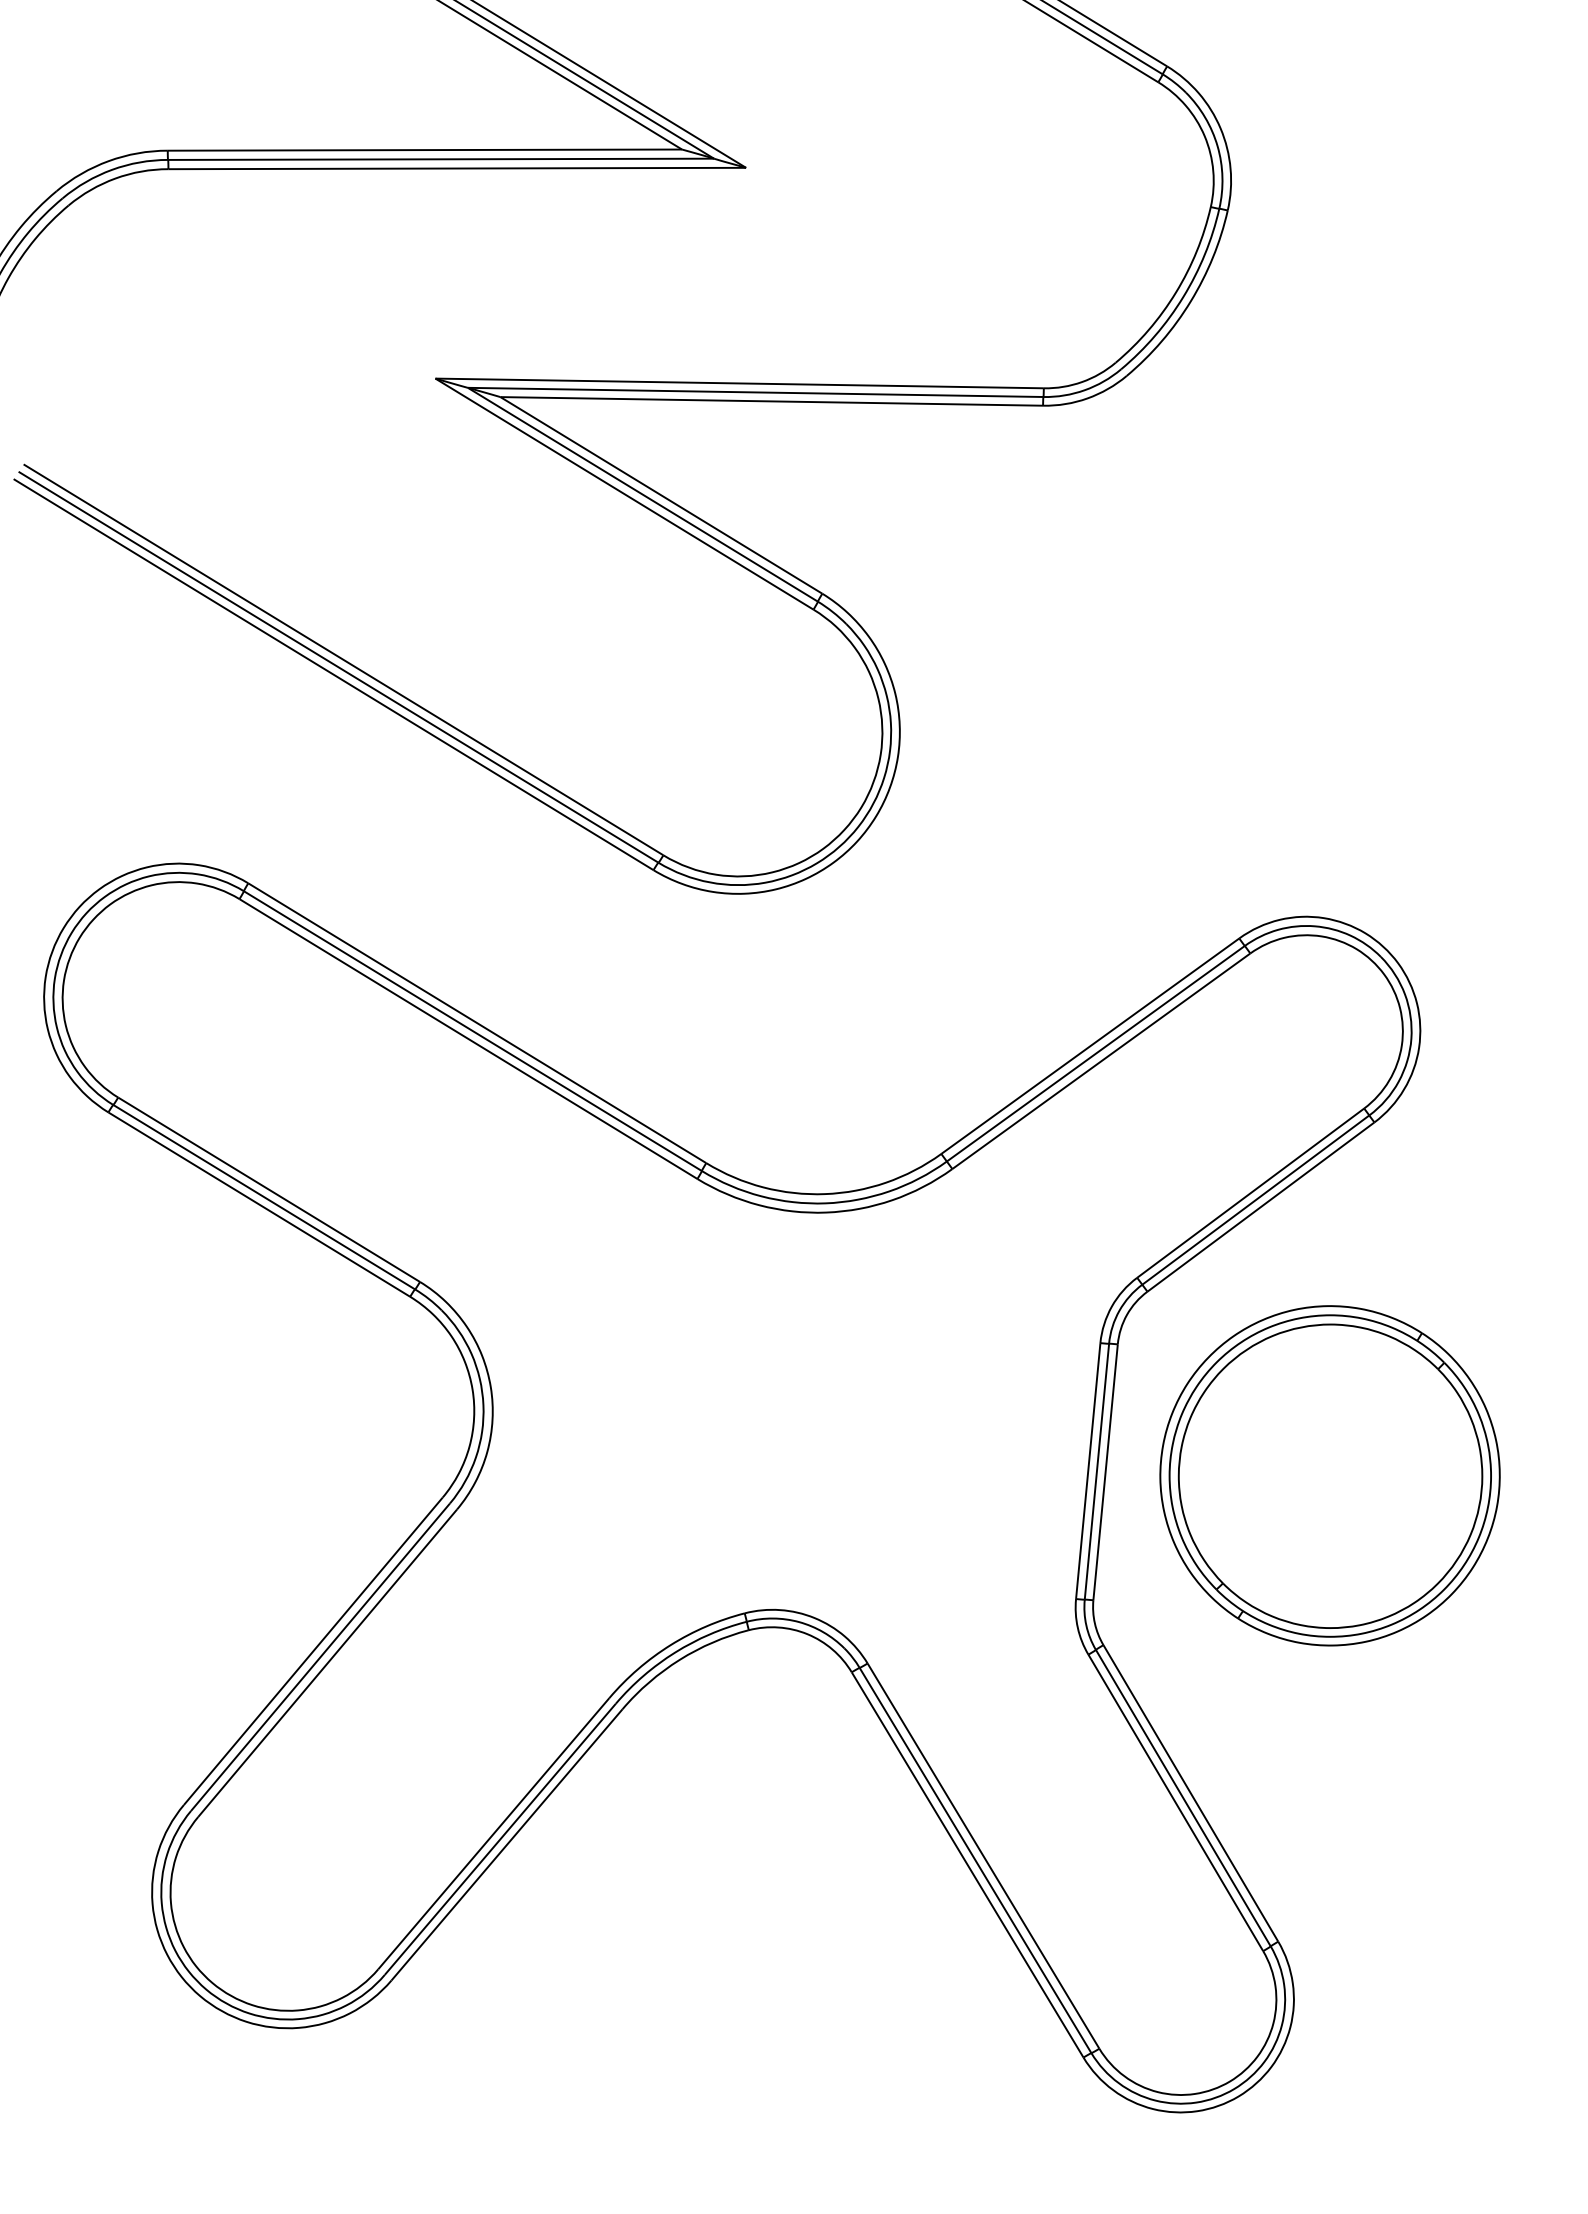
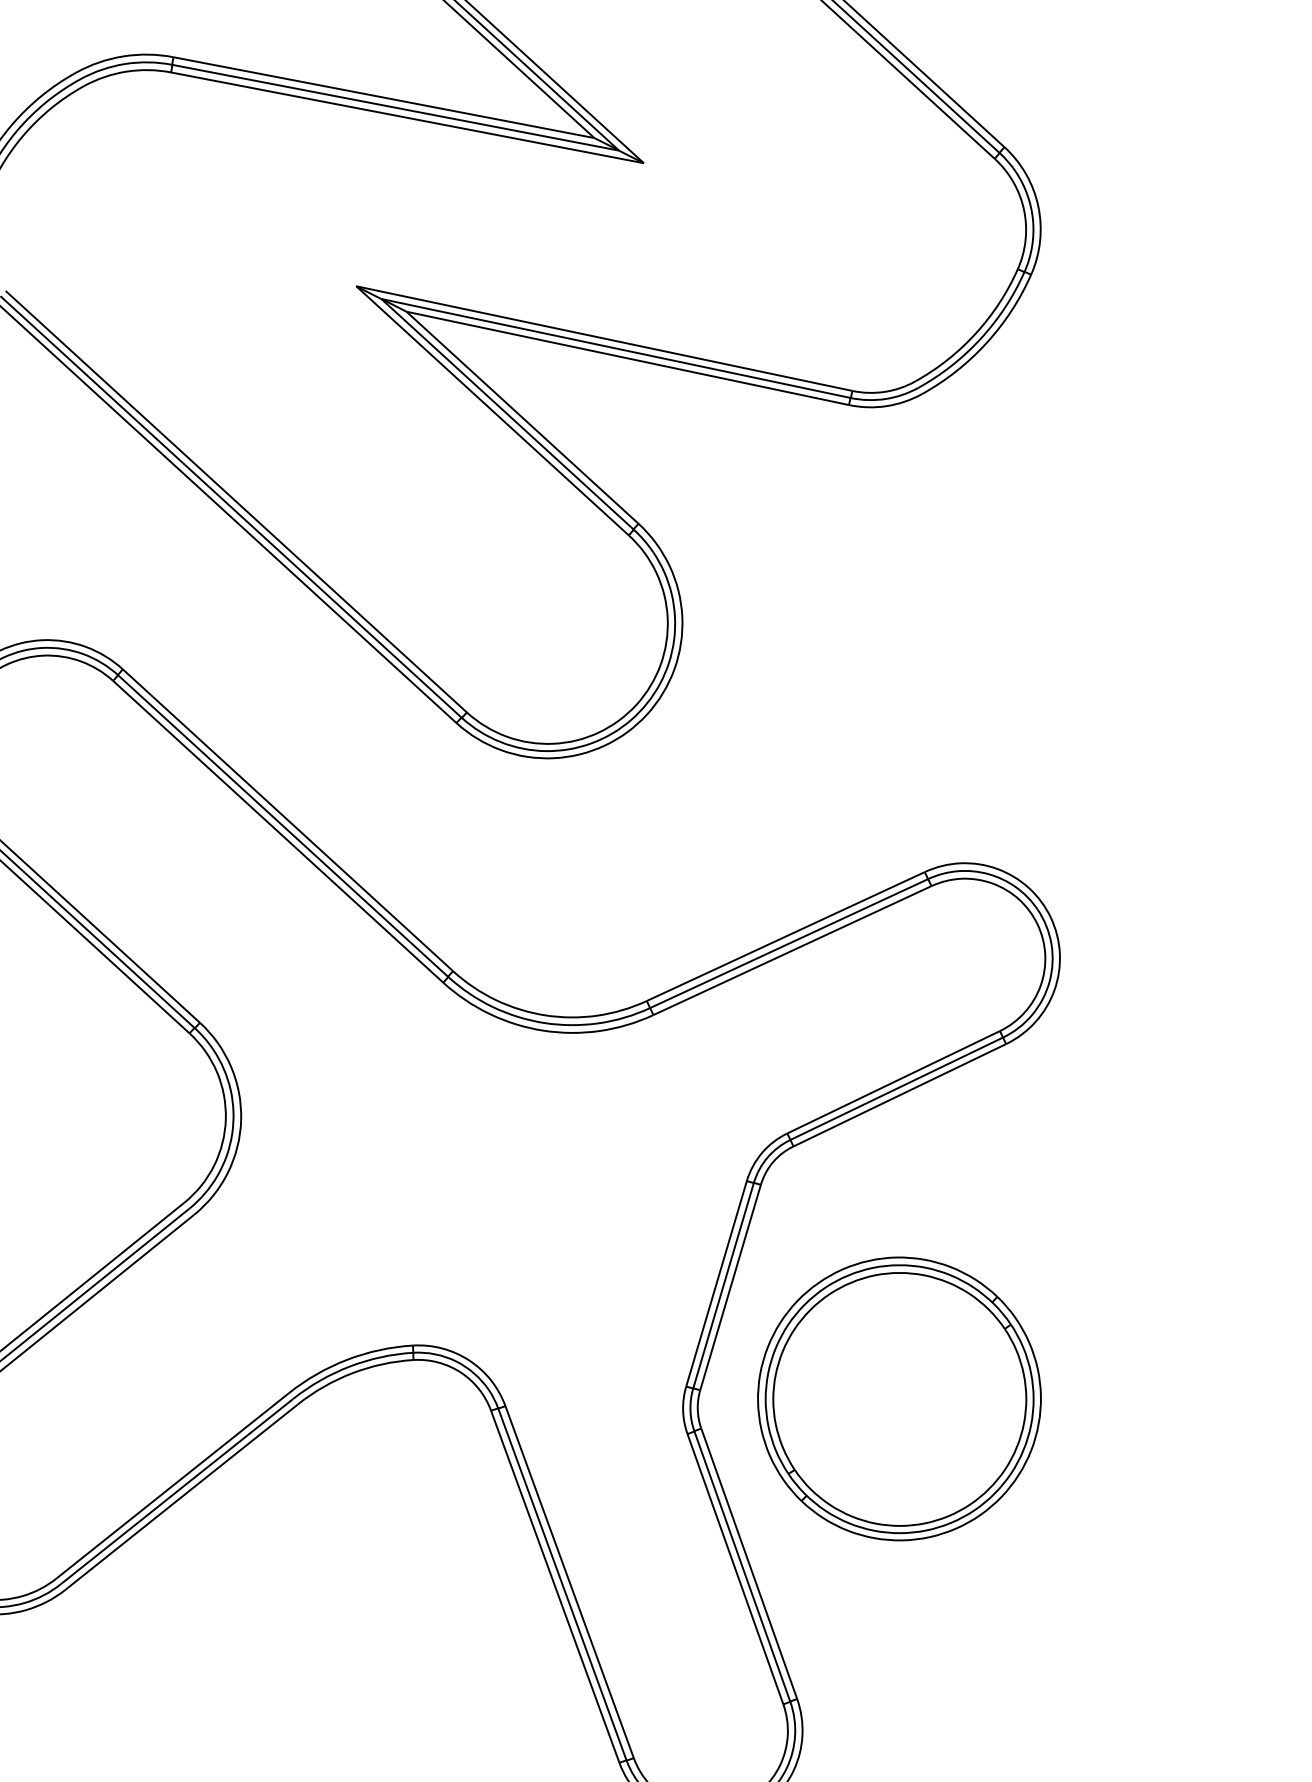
part: (1329, 1475) -> (899, 1398), moved

